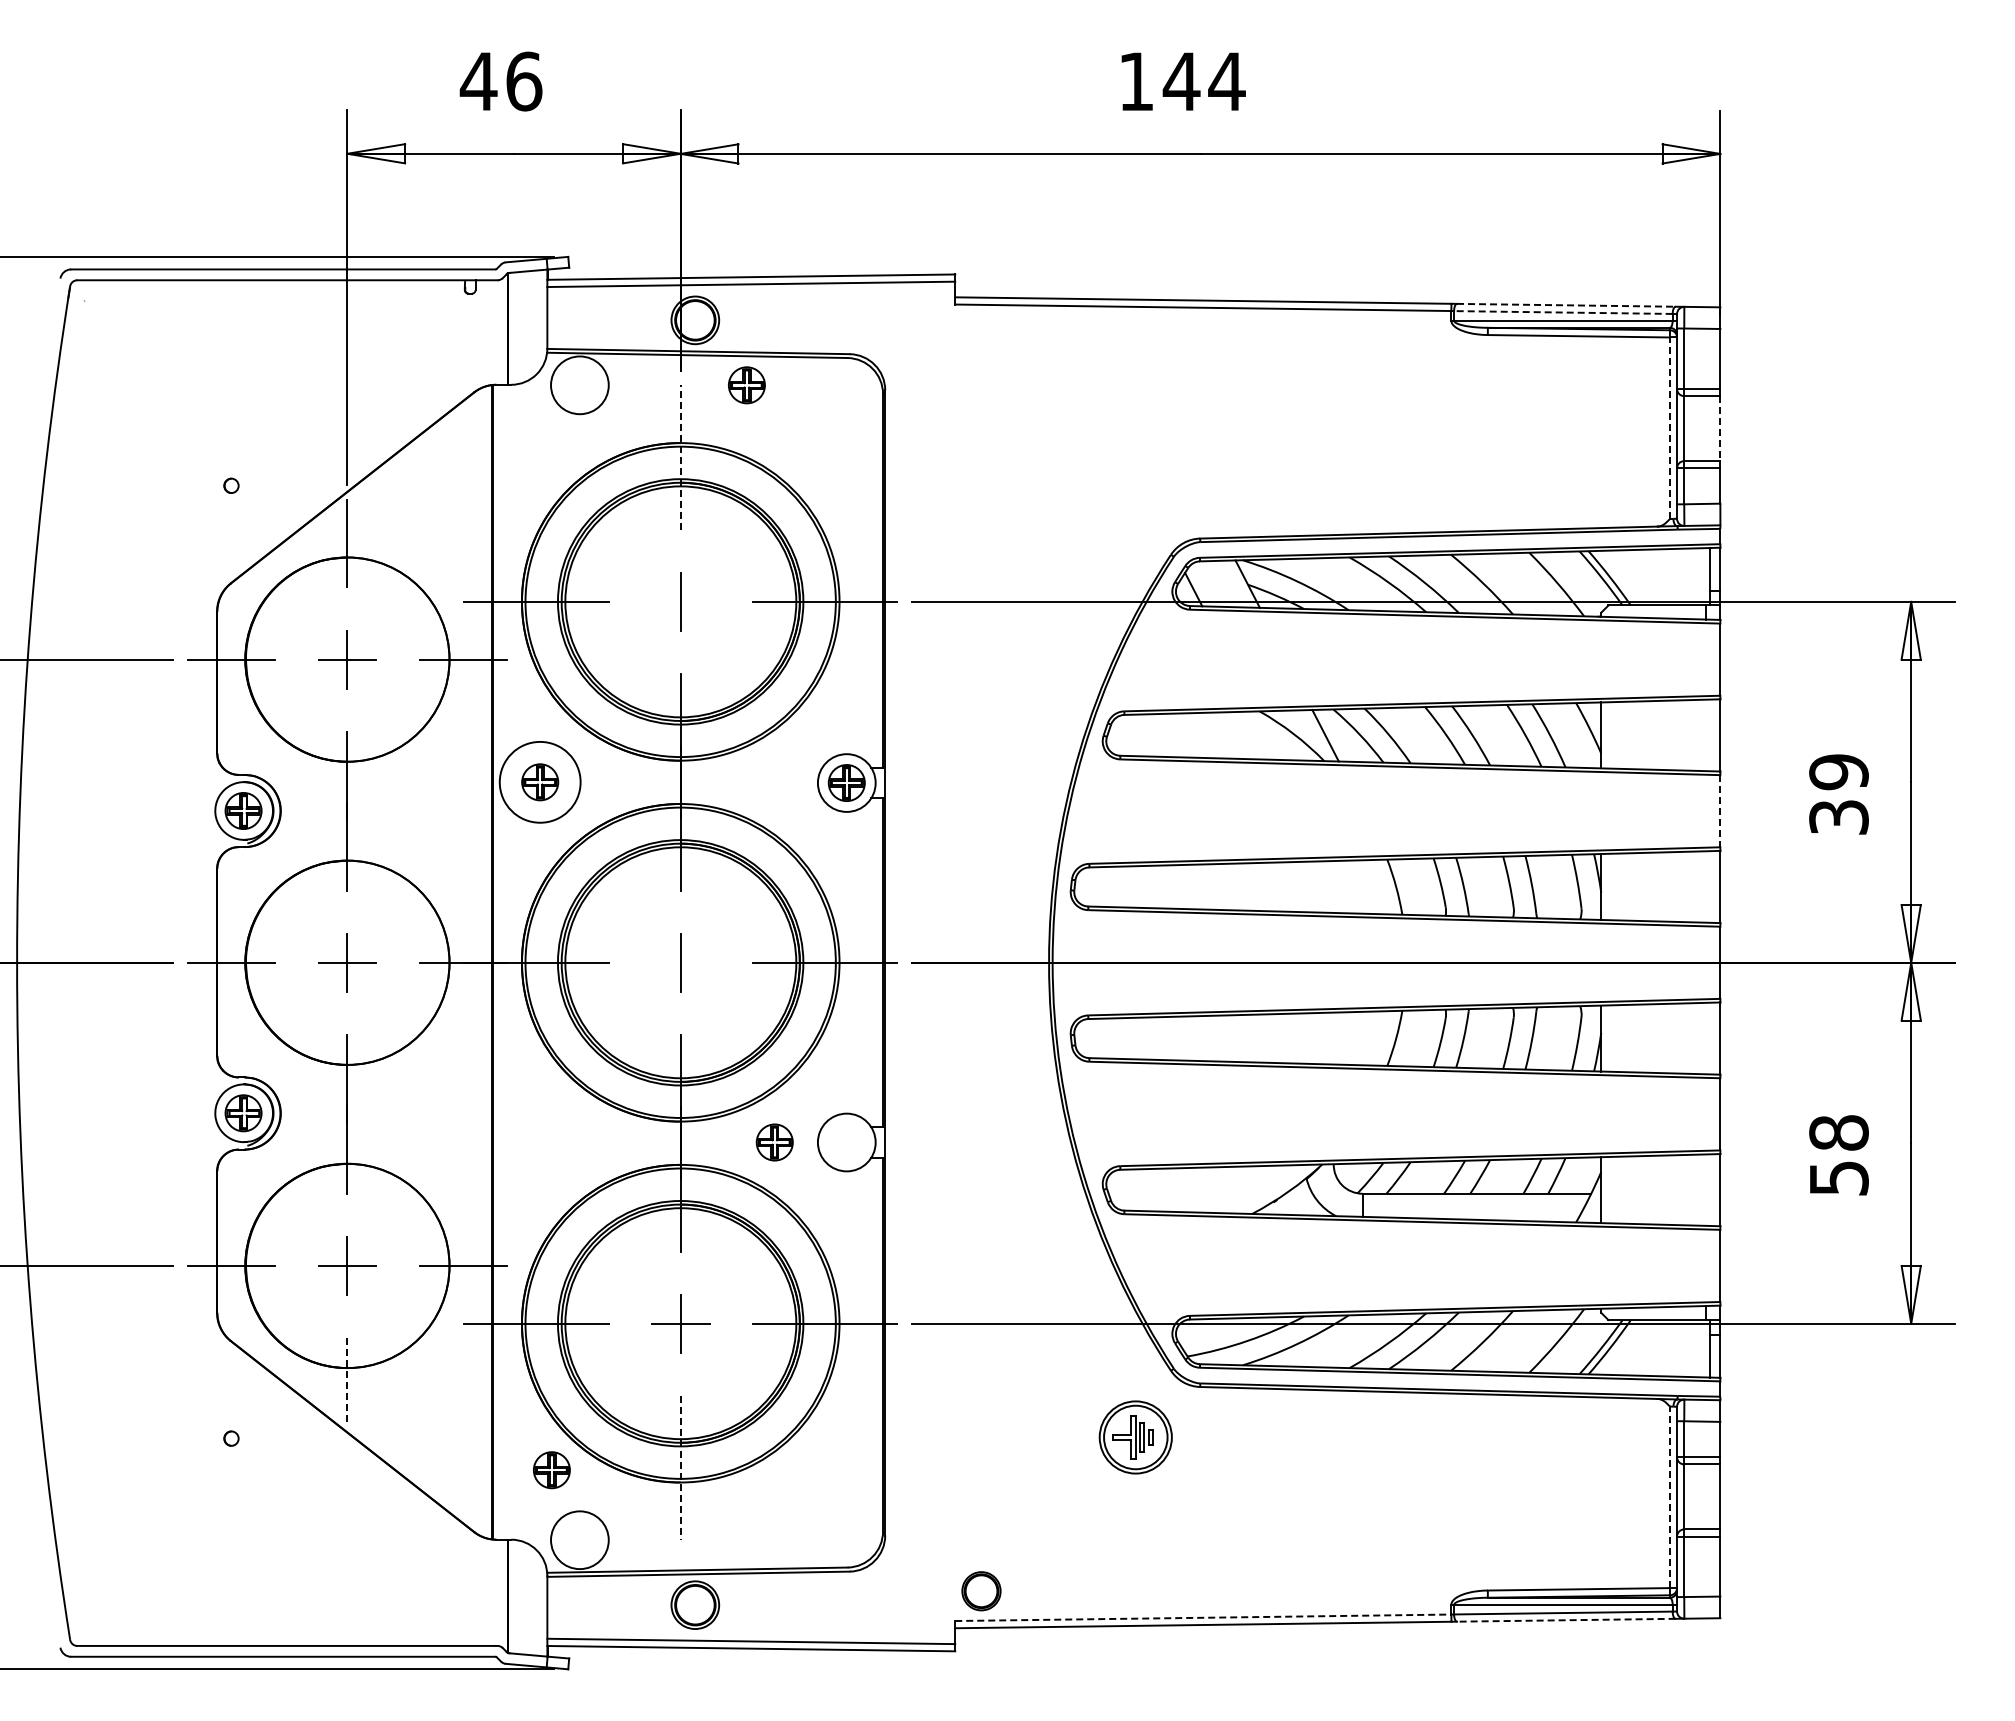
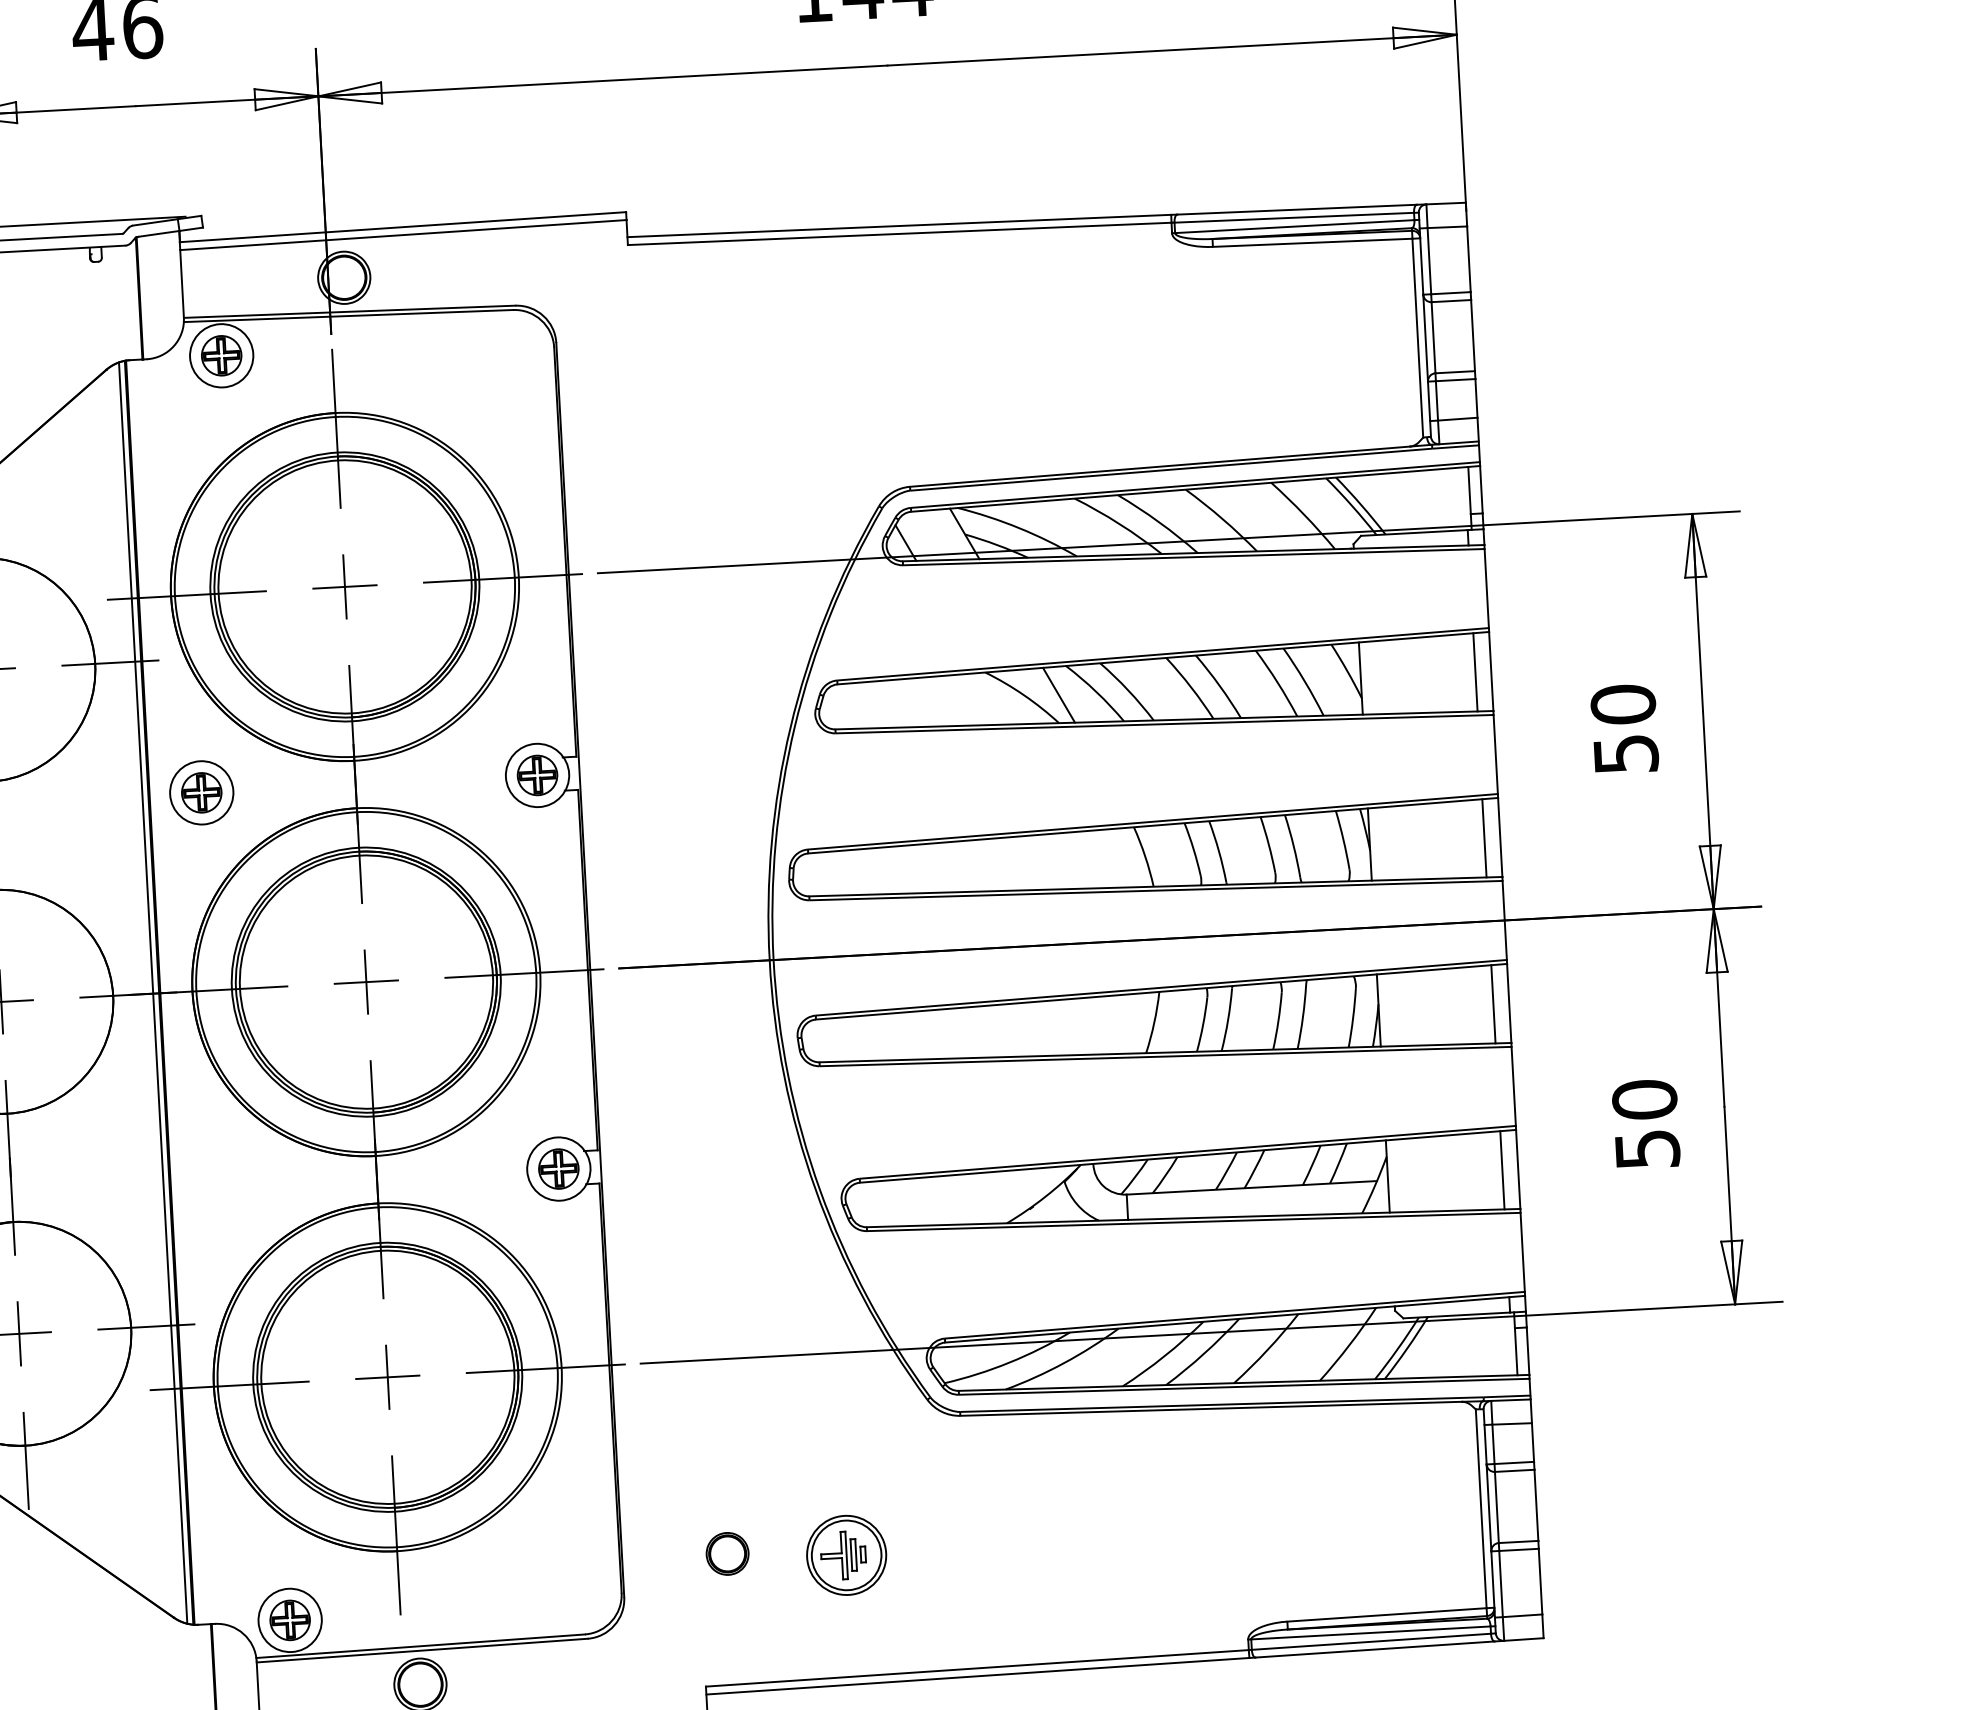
line: (1566, 305) -> (1297, 209), dashed -> solid
line: (1562, 312) -> (1293, 217), dashed -> solid
part: (746, 385) -> (221, 356), moved
line: (1669, 428) -> (1417, 338), dashed -> solid
line: (1720, 429) -> (1473, 336), dashed -> solid
line: (680, 457) -> (336, 428), dashed -> solid
line: (680, 601) -> (344, 586), added
line: (1705, 735) -> (1474, 672), added
circle: (540, 782) -> (202, 793), size x0.71
text: (1838, 794) -> (1624, 729), 39 -> 50
line: (1720, 811) -> (1495, 754), dashed -> solid
line: (1705, 886) -> (1483, 837), added
line: (486, 962) -> (153, 993), added
line: (680, 962) -> (366, 981), added
line: (1705, 1038) -> (1492, 1004), added
text: (1838, 1132) -> (1644, 1099), 58 -> 50
part: (774, 1142) -> (558, 1169), moved
line: (1705, 1189) -> (1501, 1169), added
line: (347, 1381) -> (26, 1460), dashed -> solid
part: (1135, 1437) -> (846, 1555), moved
line: (680, 1468) -> (396, 1535), dashed -> solid
part: (551, 1470) -> (289, 1620), moved
line: (1669, 1497) -> (1480, 1508), dashed -> solid
part: (981, 1591) -> (727, 1554), moved
line: (1203, 1617) -> (977, 1668), dashed -> solid
line: (1565, 1620) -> (1374, 1649), dashed -> solid

